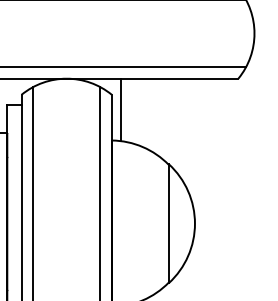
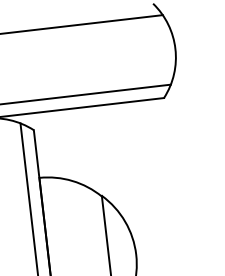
line: (121, 109) -> (45, 144), removed

